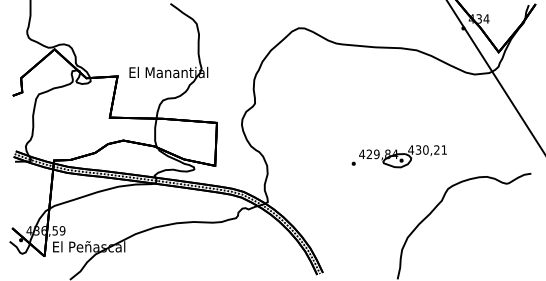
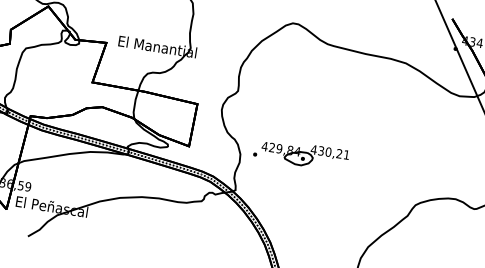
part: (398, 156) -> (300, 154), moved

